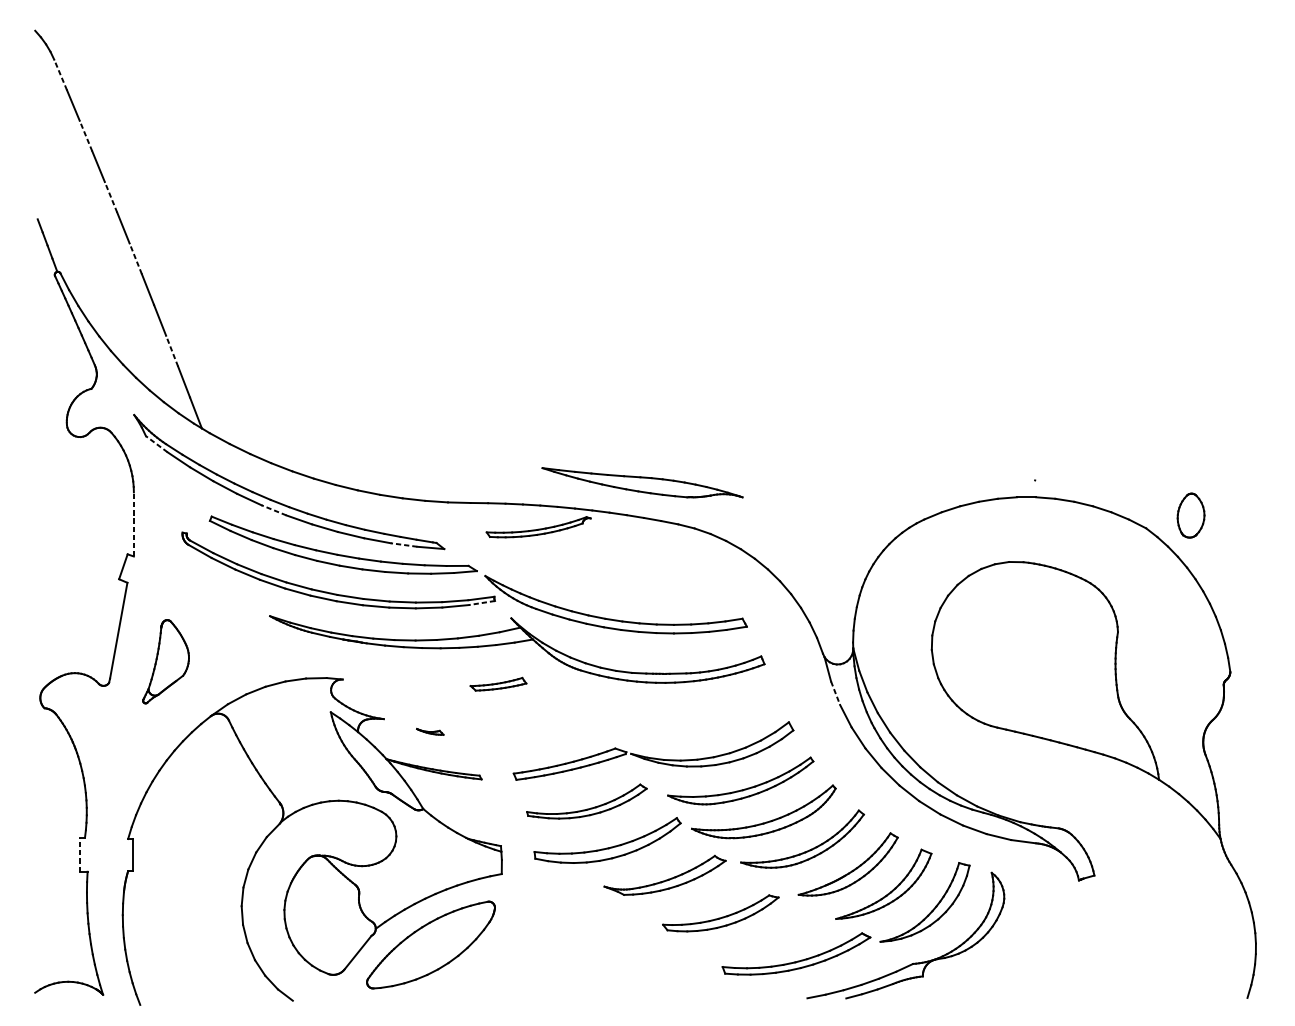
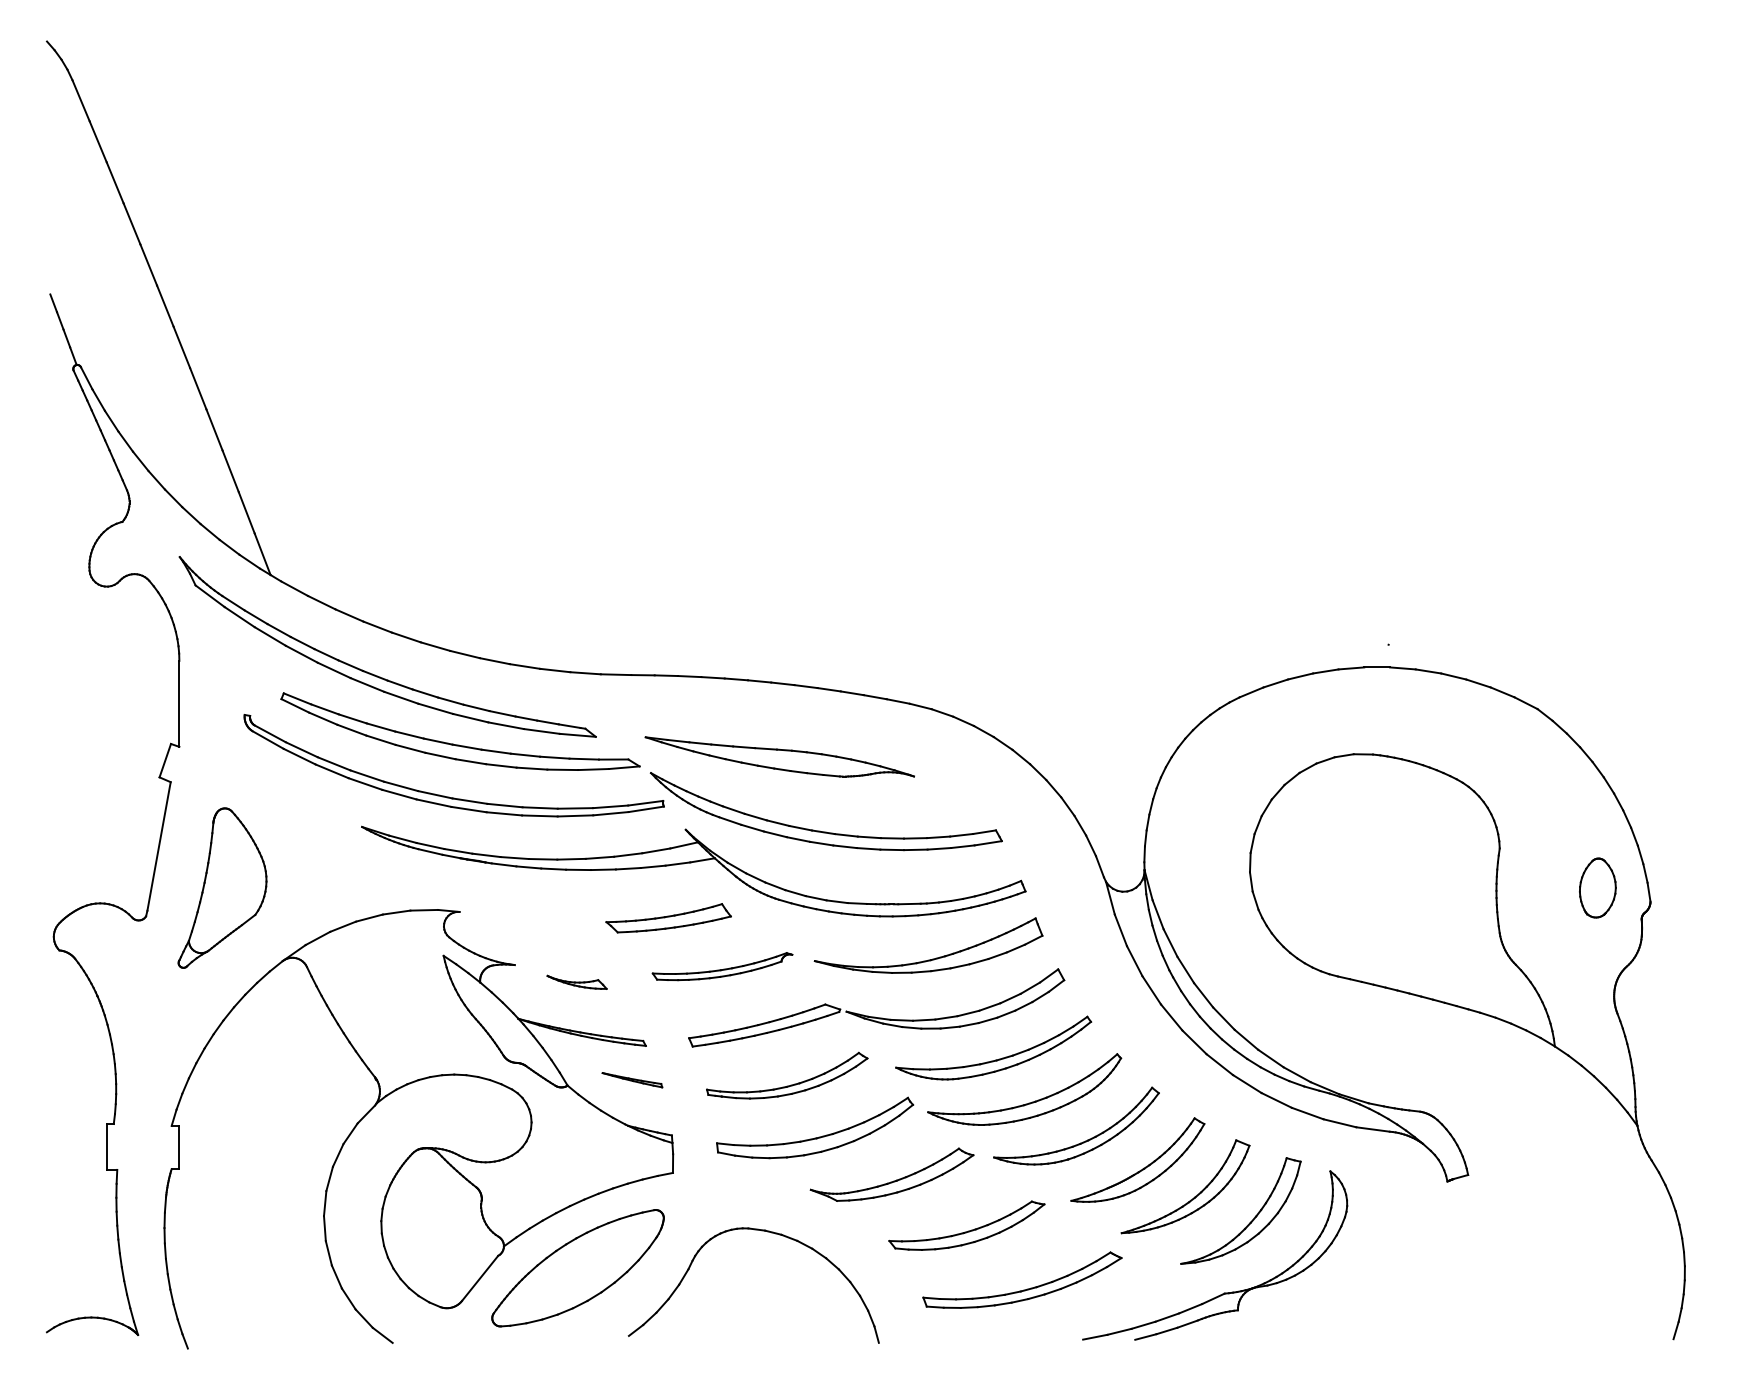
line: (60, 74) -> (80, 100), dashed -> solid
line: (85, 135) -> (114, 182), dashed -> solid
line: (110, 196) -> (148, 264), dashed -> solid
line: (135, 258) -> (181, 346), dashed -> solid
line: (171, 350) -> (230, 470), dashed -> solid
line: (156, 443) -> (209, 595), dashed -> solid
part: (642, 482) -> (779, 756), moved
line: (274, 510) -> (367, 684), dashed -> solid
part: (1190, 515) -> (1597, 887), moved
line: (133, 524) -> (179, 703), dashed -> solid
part: (538, 527) -> (722, 966), moved
line: (403, 545) -> (541, 731), dashed -> solid
line: (482, 603) -> (646, 809), dashed -> solid
part: (166, 661) -> (222, 887), size x1.43
part: (498, 684) -> (668, 918), size x1.67
line: (835, 693) -> (1120, 930), dashed -> solid
part: (695, 714) -> (932, 958), added
part: (429, 731) -> (576, 981), size x1.67
part: (471, 805) -> (632, 1080), added
line: (80, 854) -> (107, 1146), dashed -> solid
part: (567, 917) -> (761, 1231), added
part: (797, 960) -> (1023, 1289), moved

